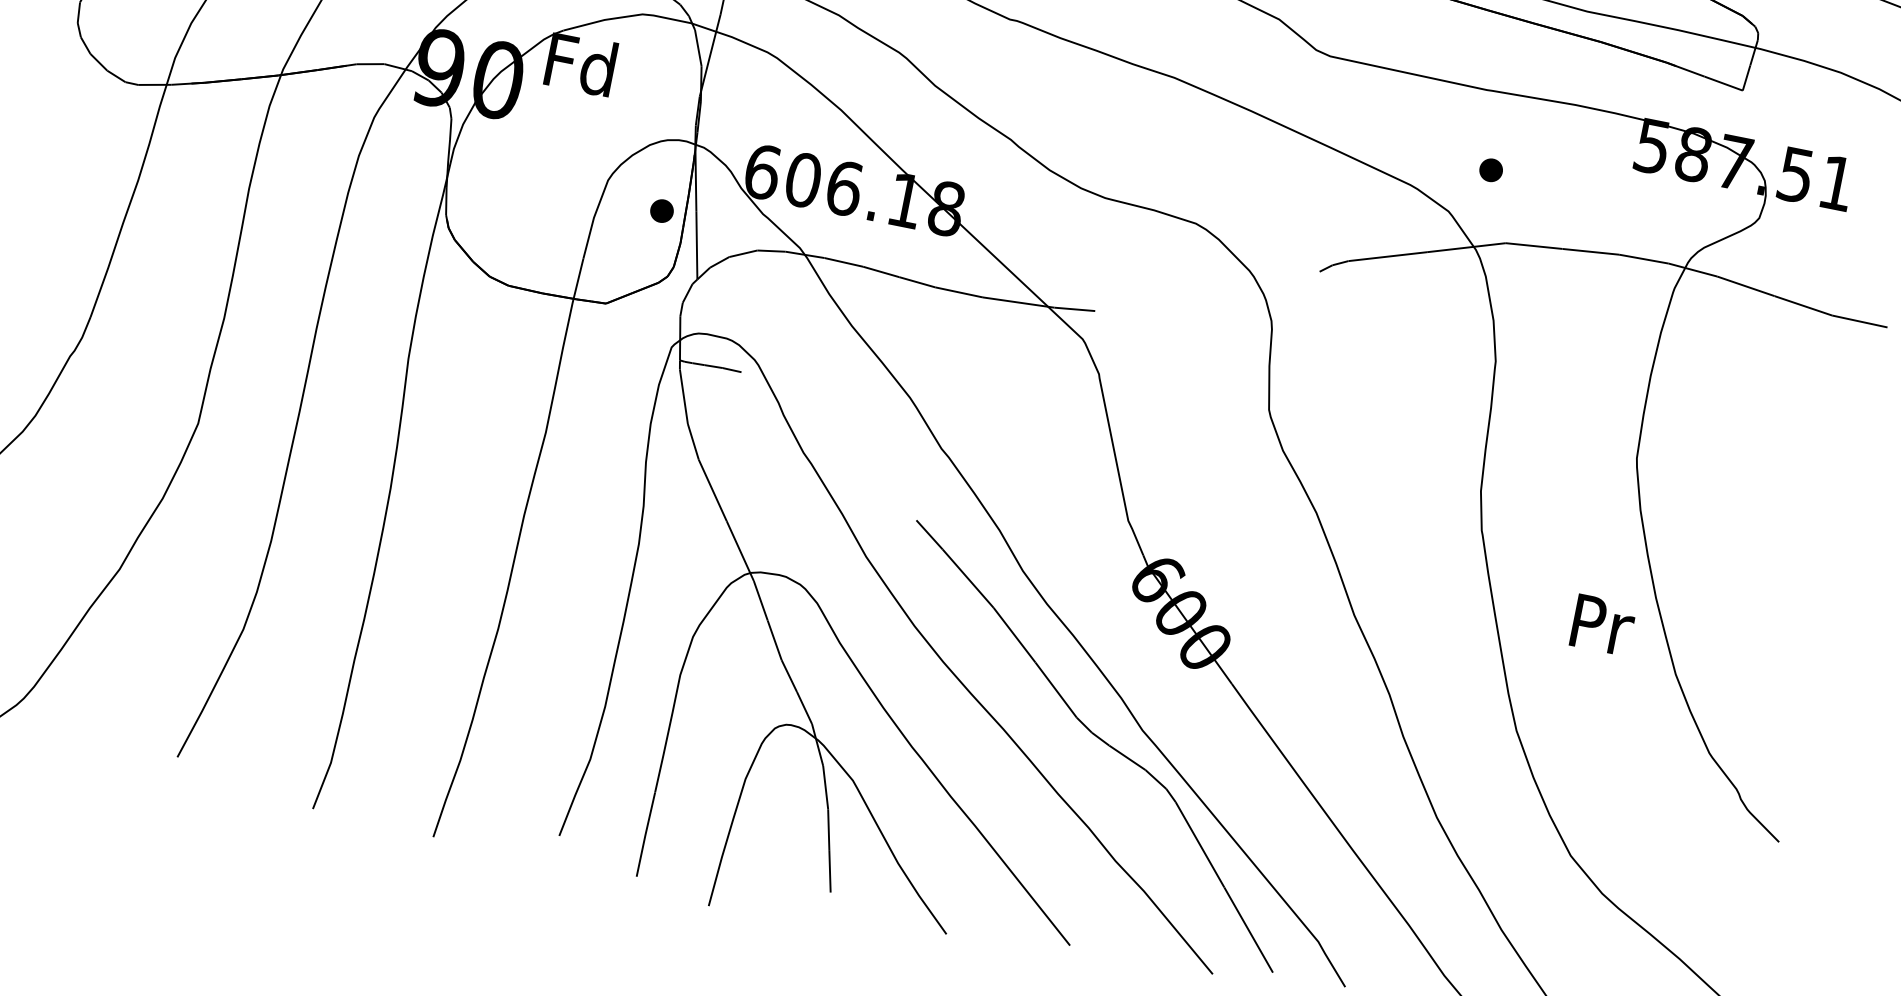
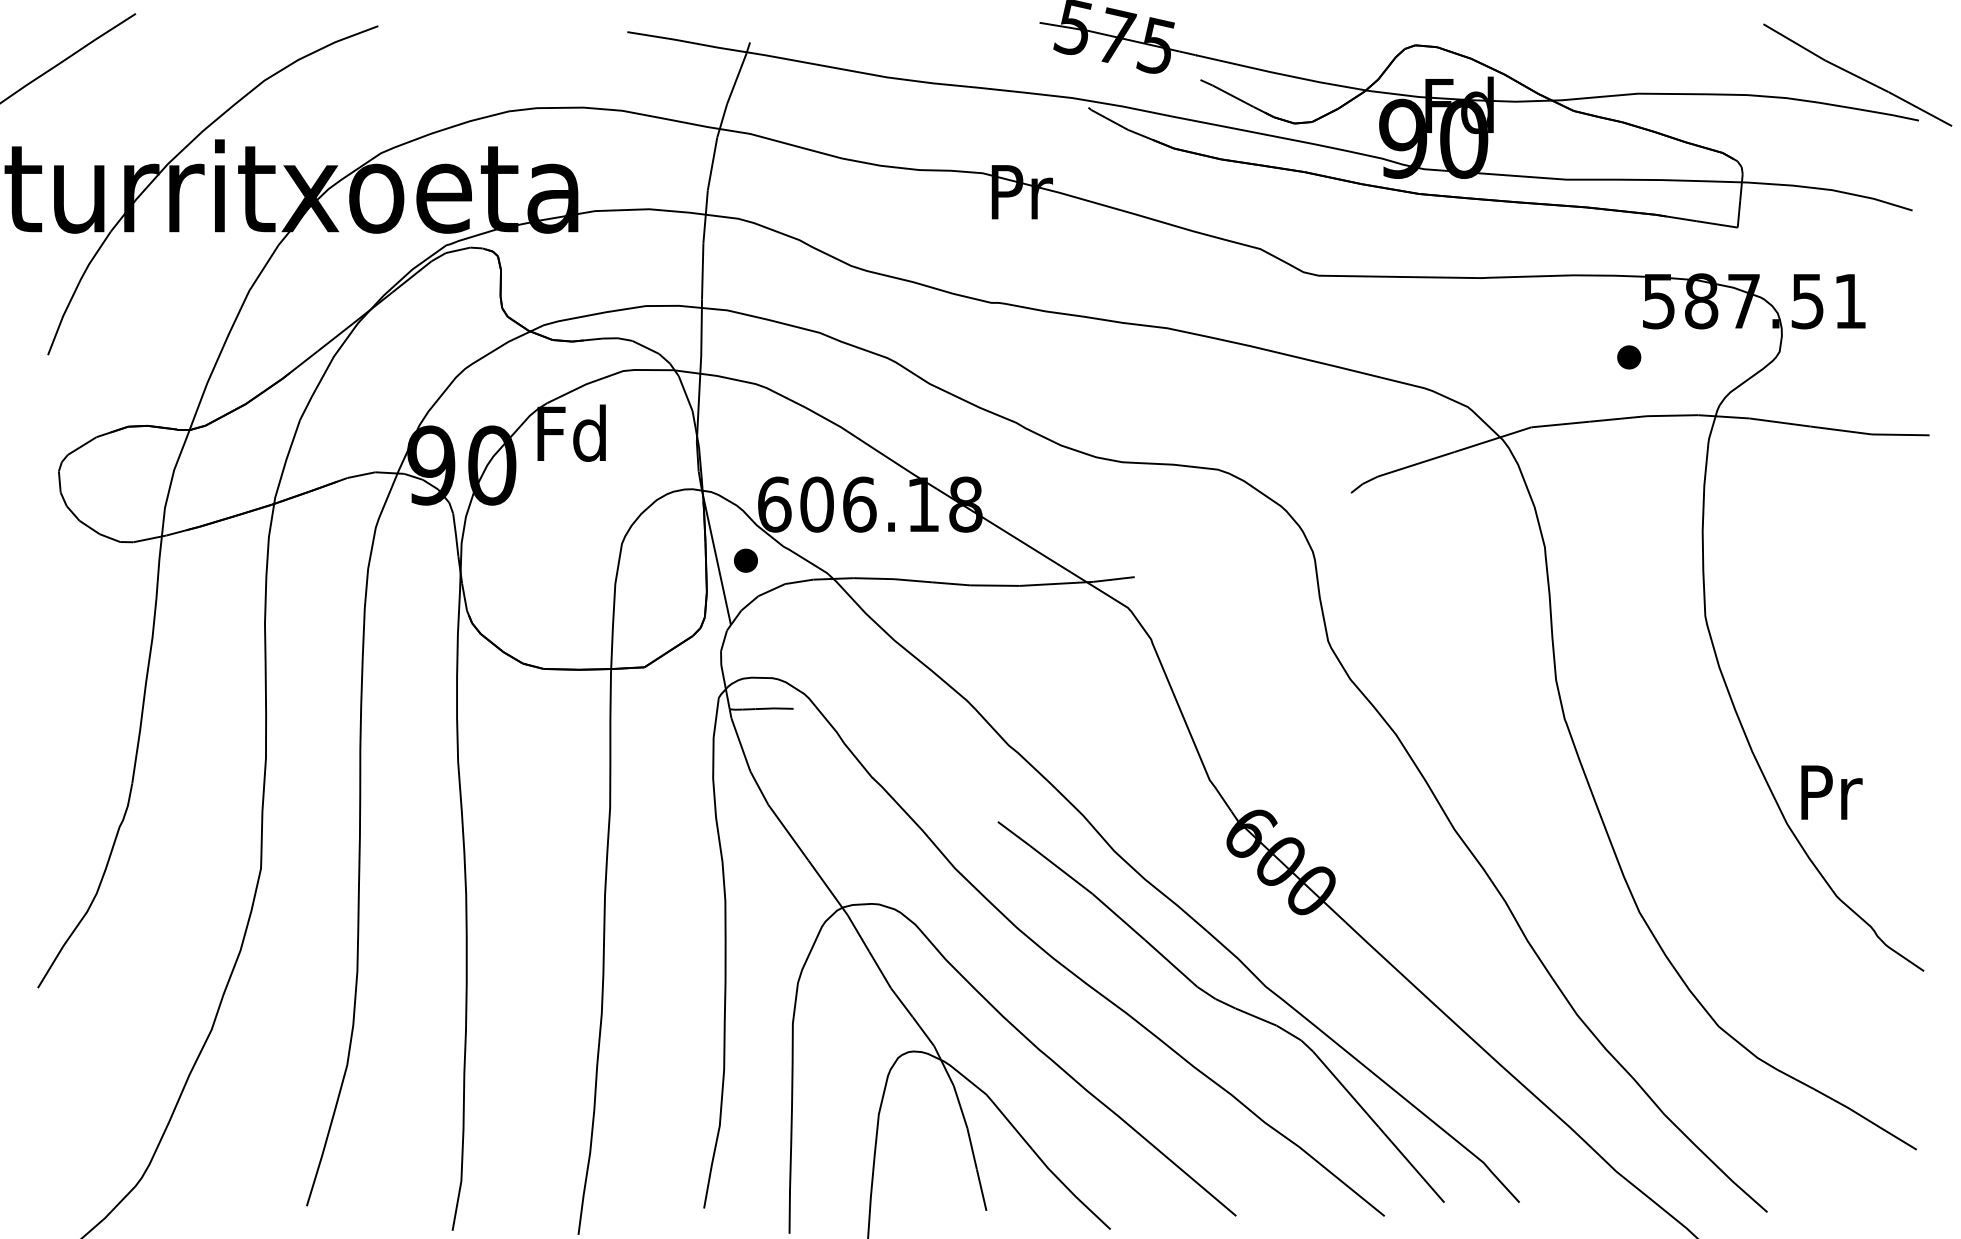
part: (1491, 170) -> (1629, 357), moved
part: (661, 210) -> (745, 560), moved
text: (1602, 625) -> (1831, 792), moved

